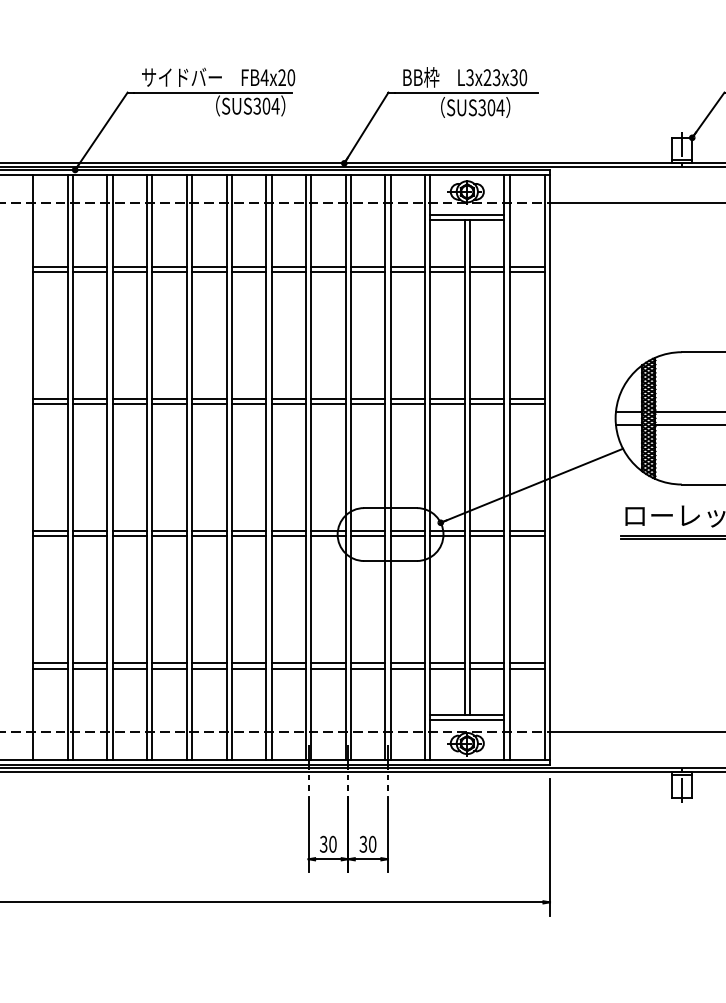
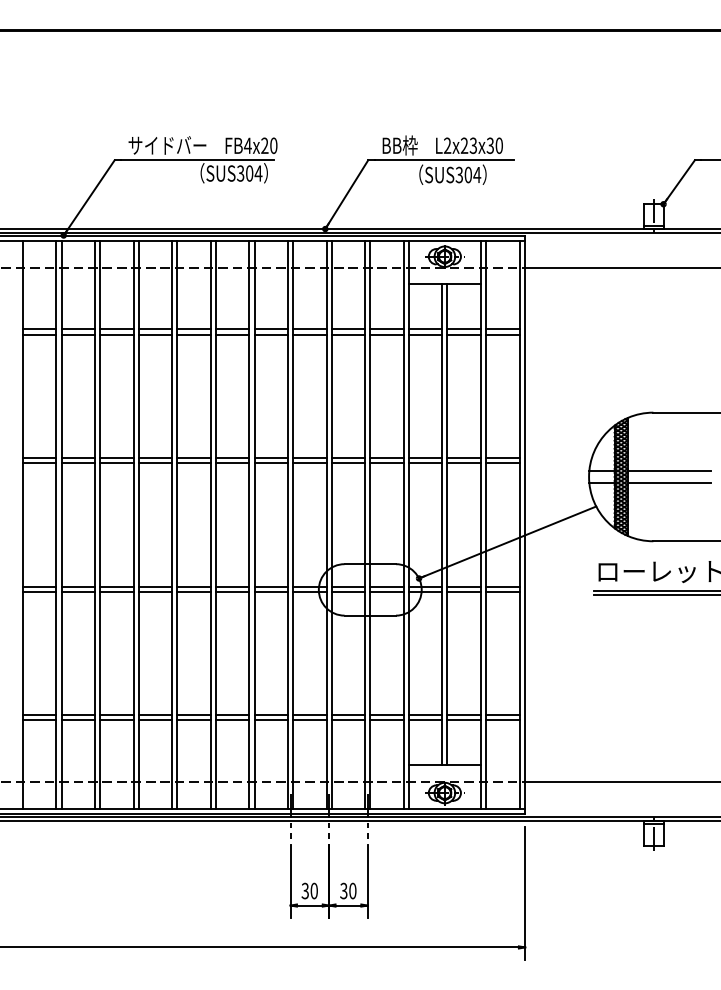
text: (470, 78) -> (447, 146), L3x23x30 -> L2x23x30
line: (466, 215) -> (444, 279), removed
line: (466, 720) -> (444, 770), removed

